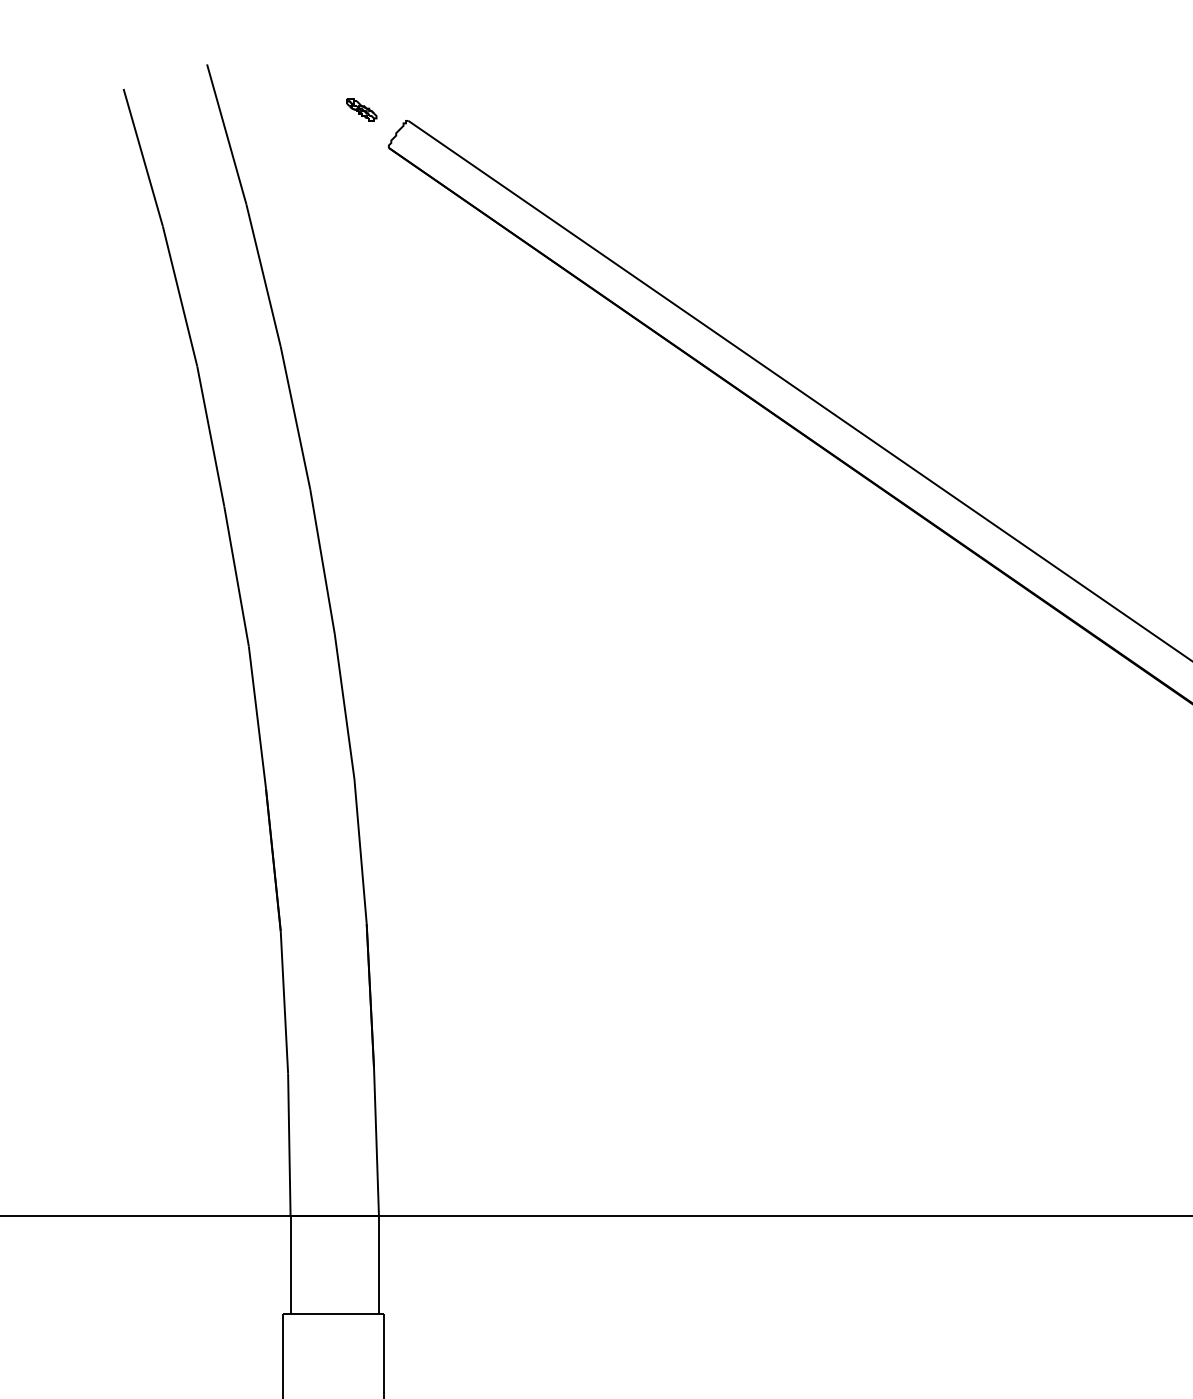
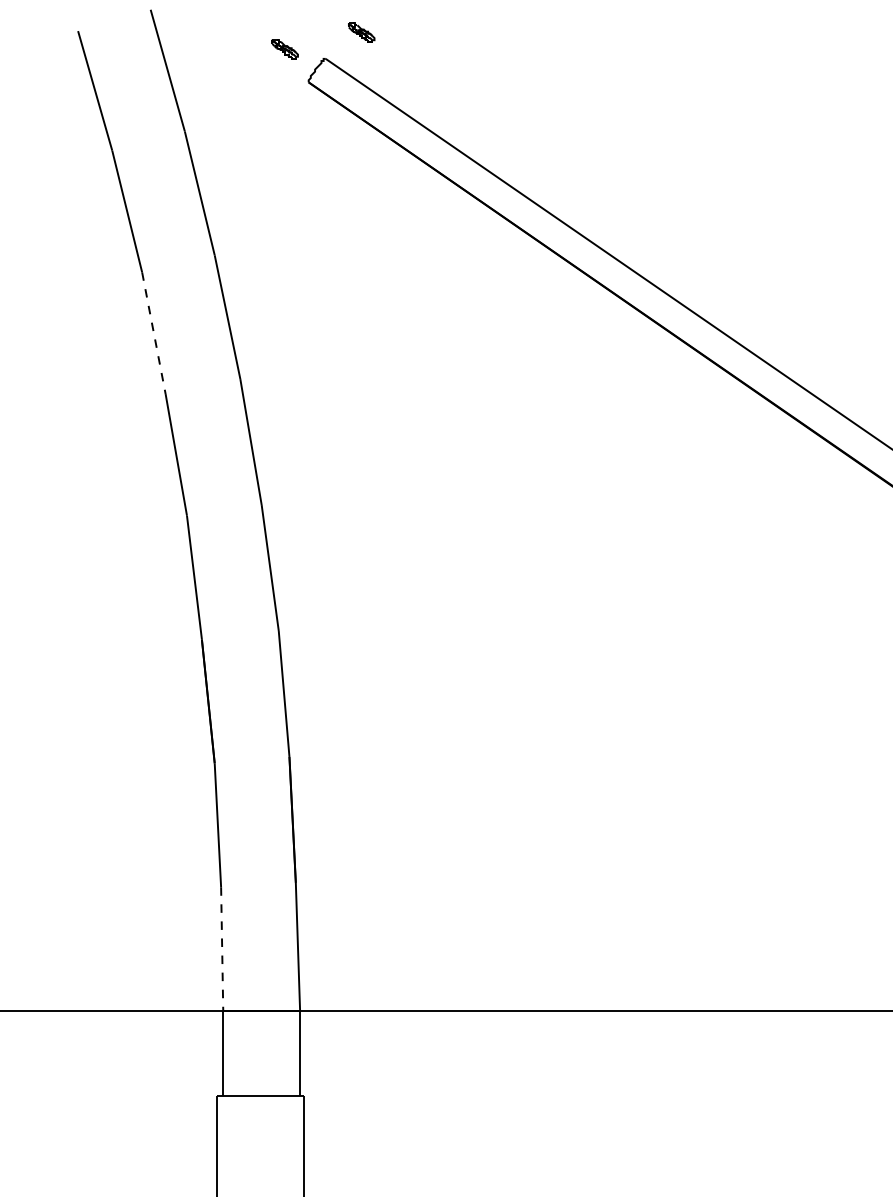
part: (449, 90) -> (361, 32), added
line: (210, 436) -> (153, 333), solid -> dashed
line: (289, 1145) -> (222, 949), solid -> dashed

